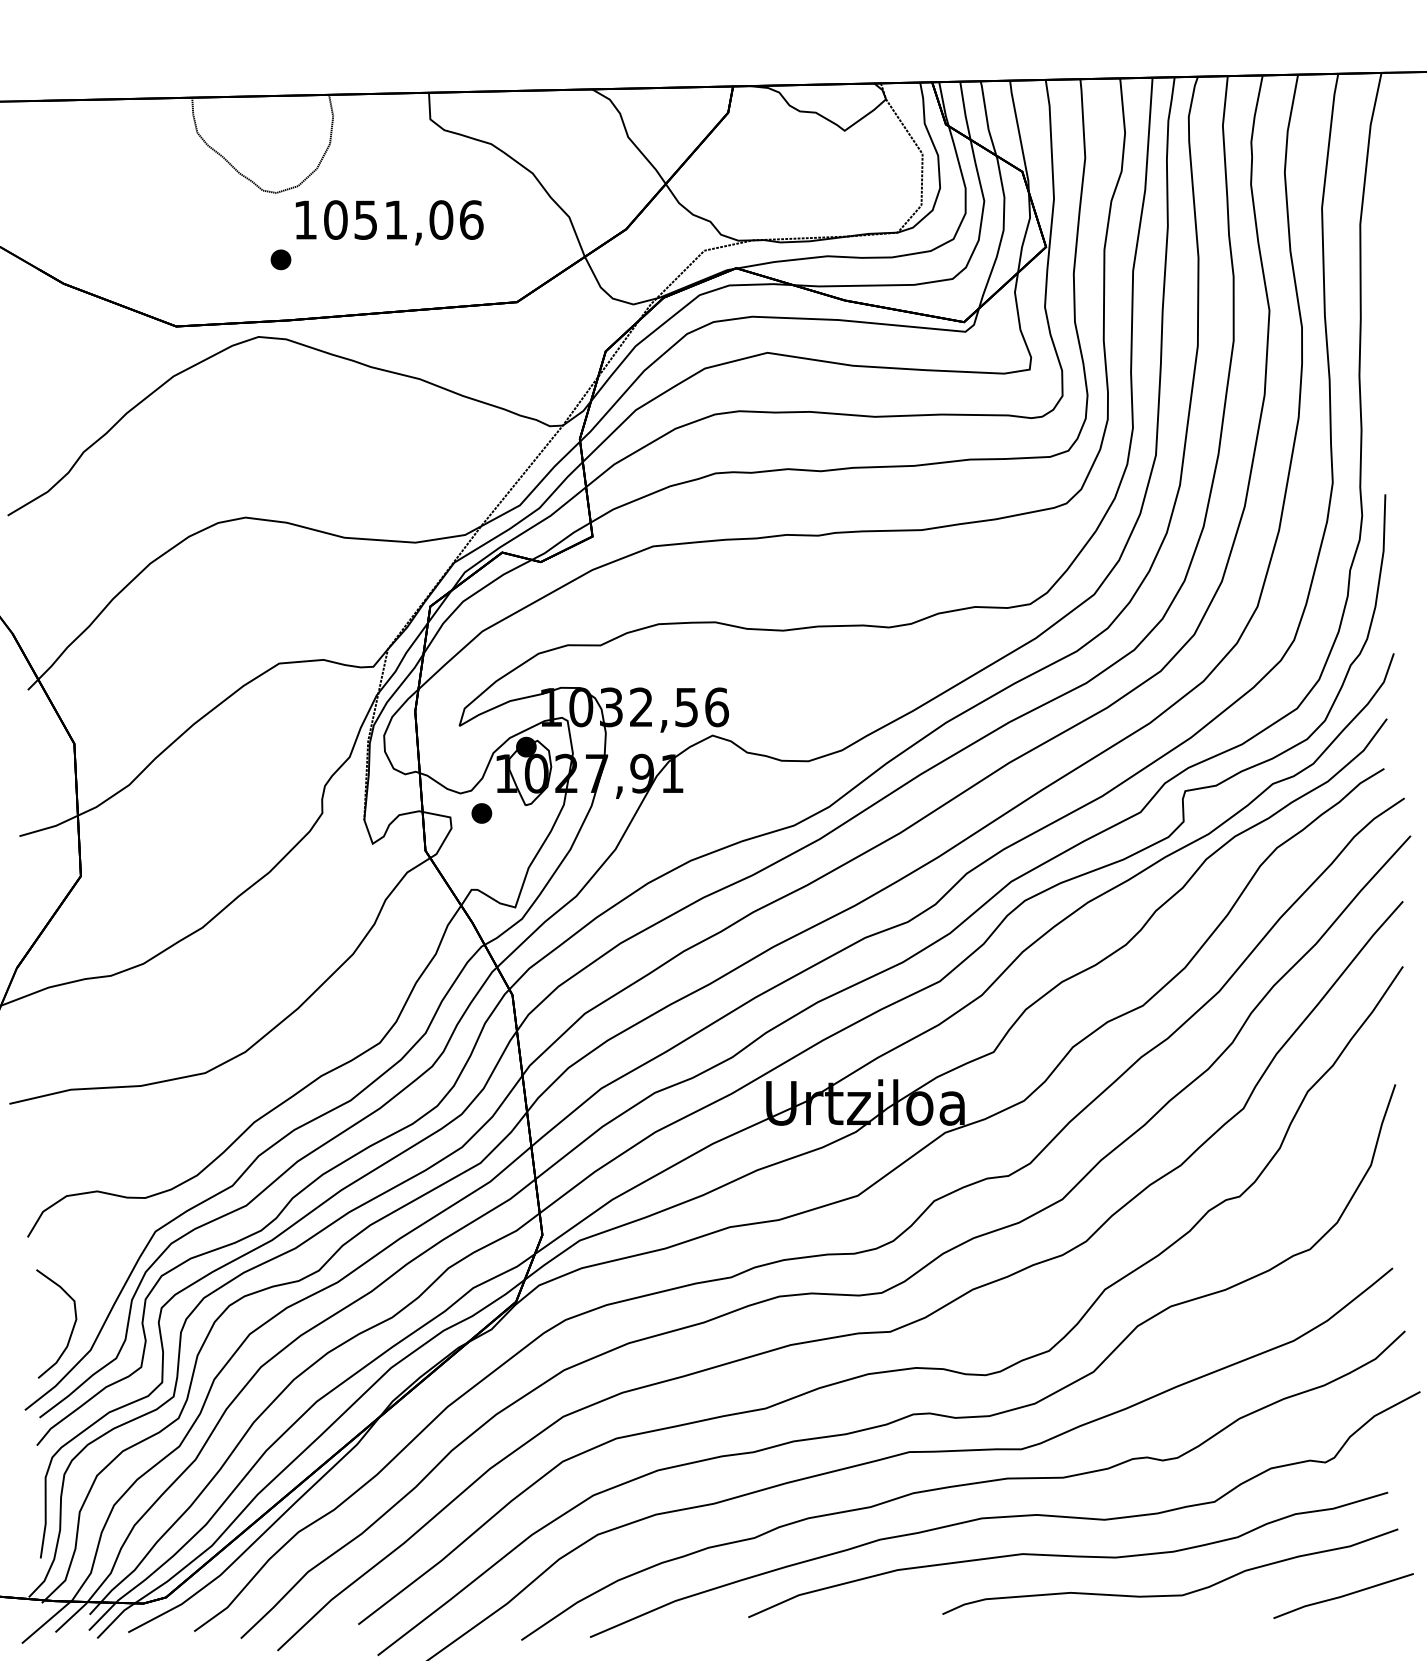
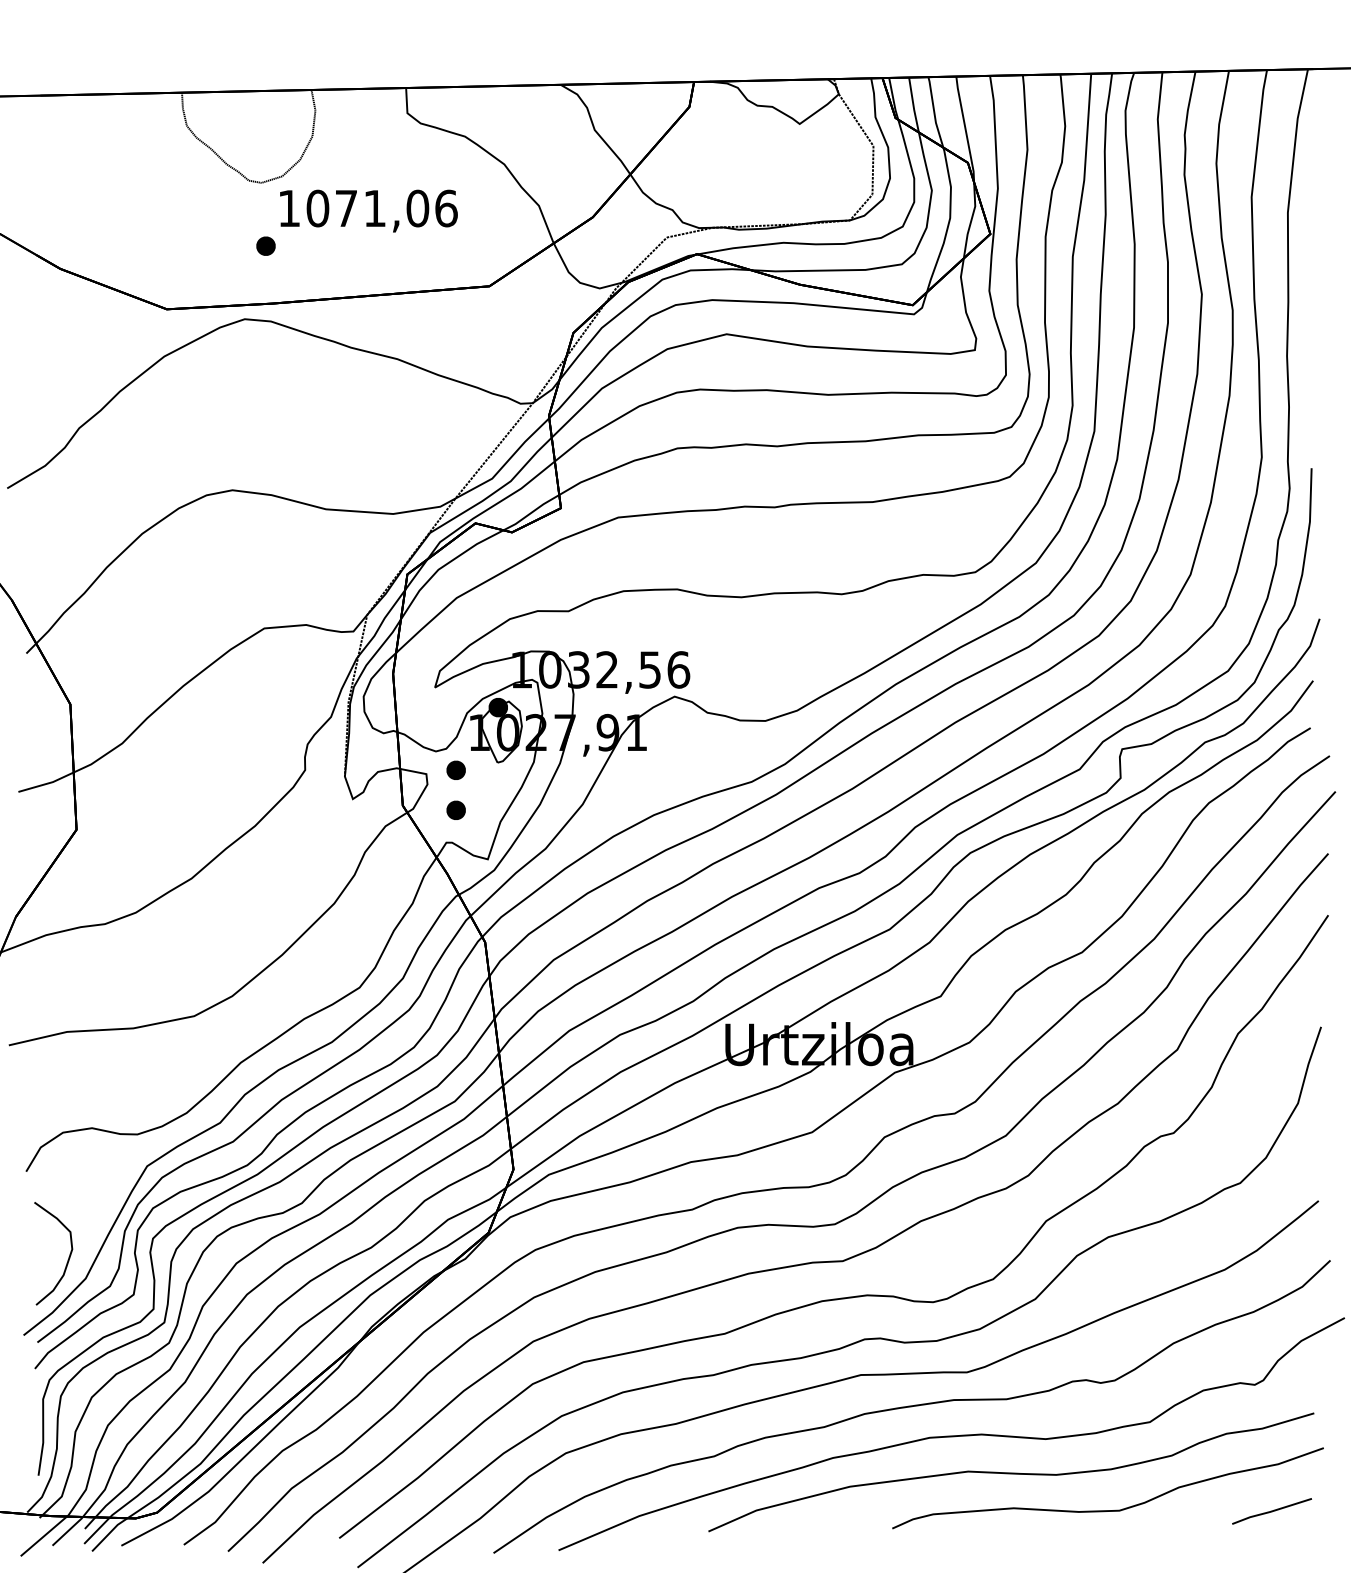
text: (364, 220) -> (345, 208), 1051,06 -> 1071,06
part: (481, 854) -> (455, 809), added
part: (1342, 1596) -> (1271, 1511), size x0.6

